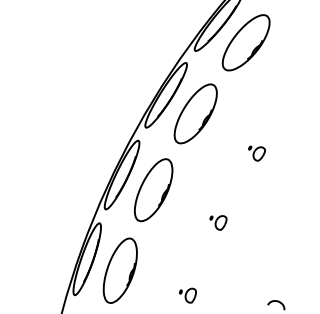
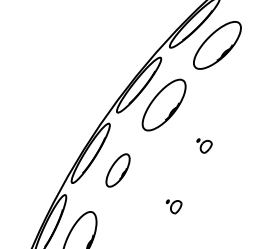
part: (257, 153) -> (204, 146), moved
part: (153, 190) -> (117, 170), size x0.6

